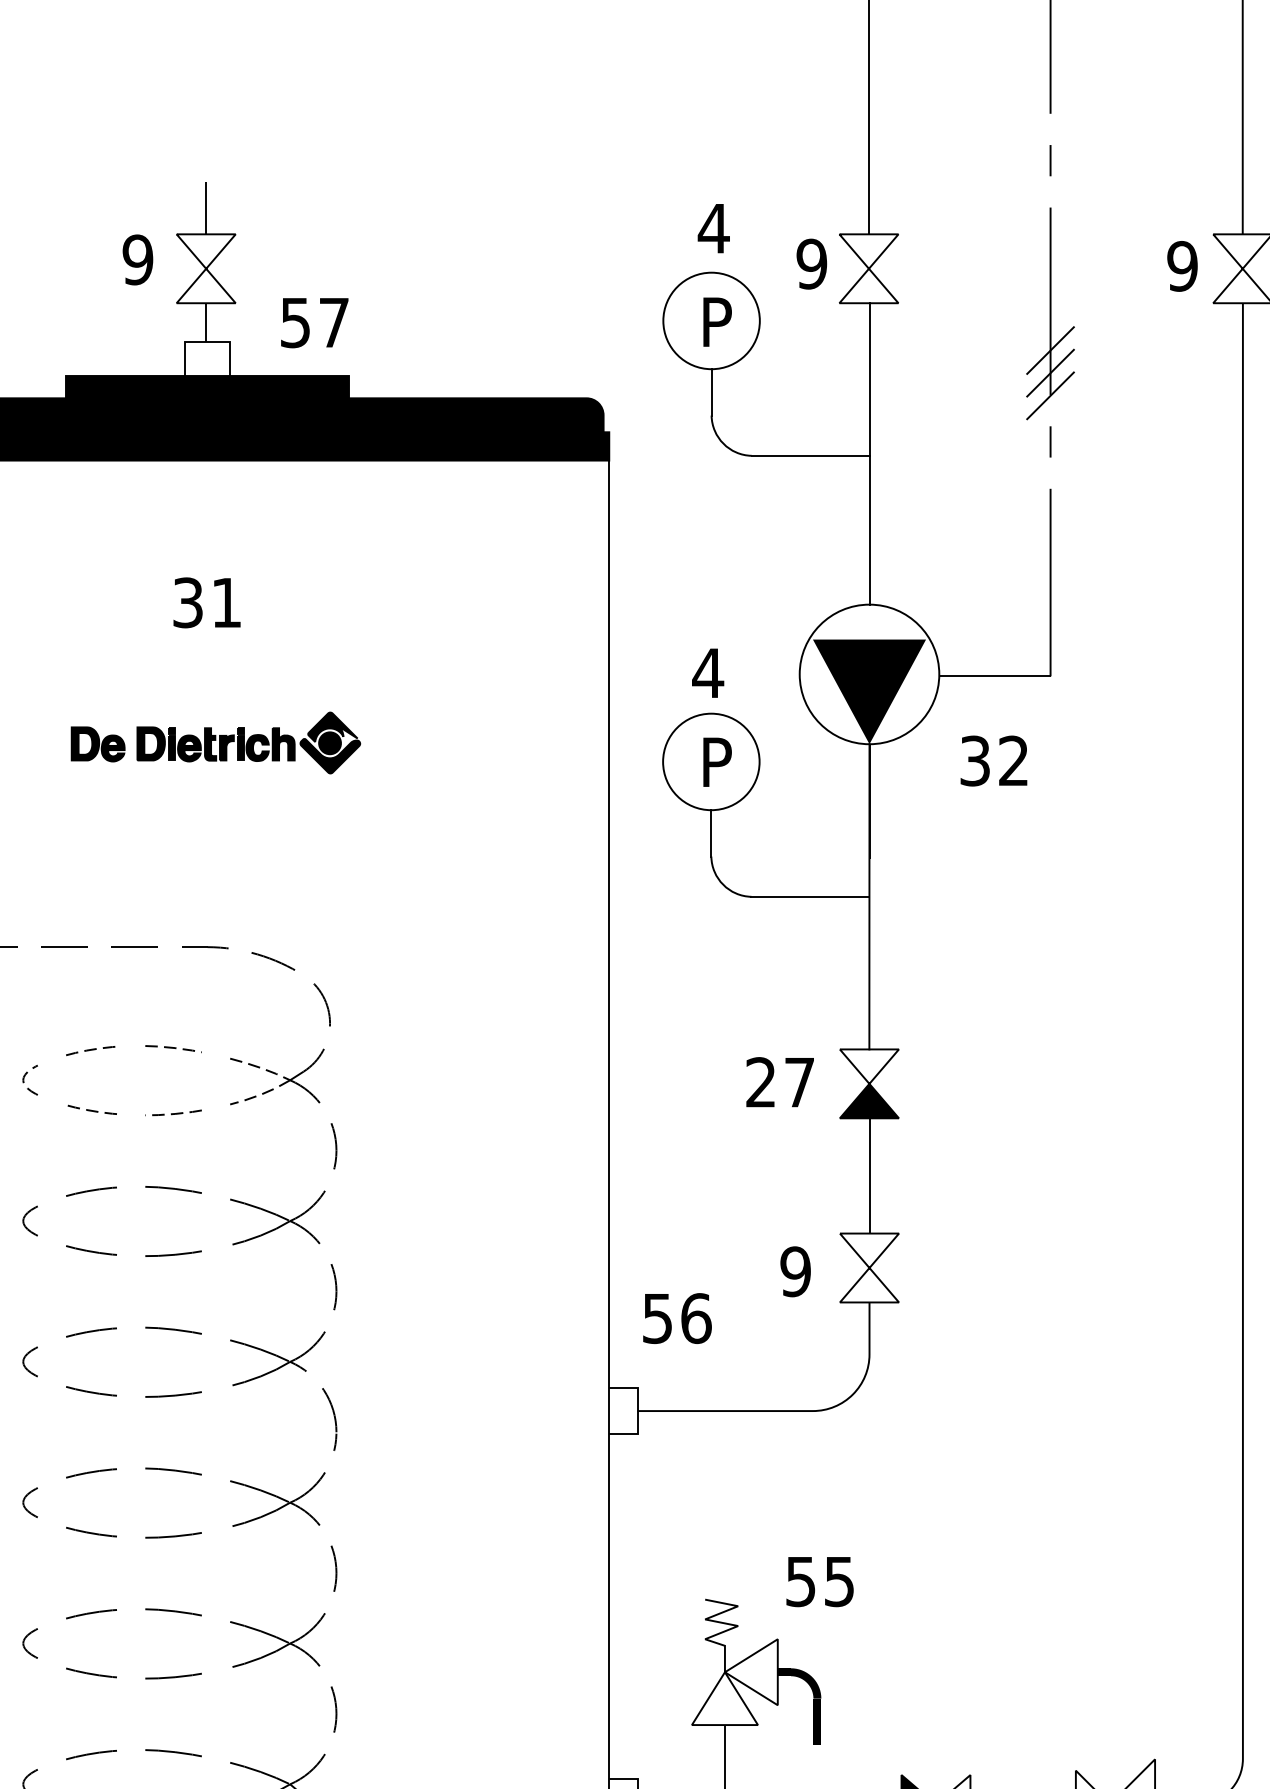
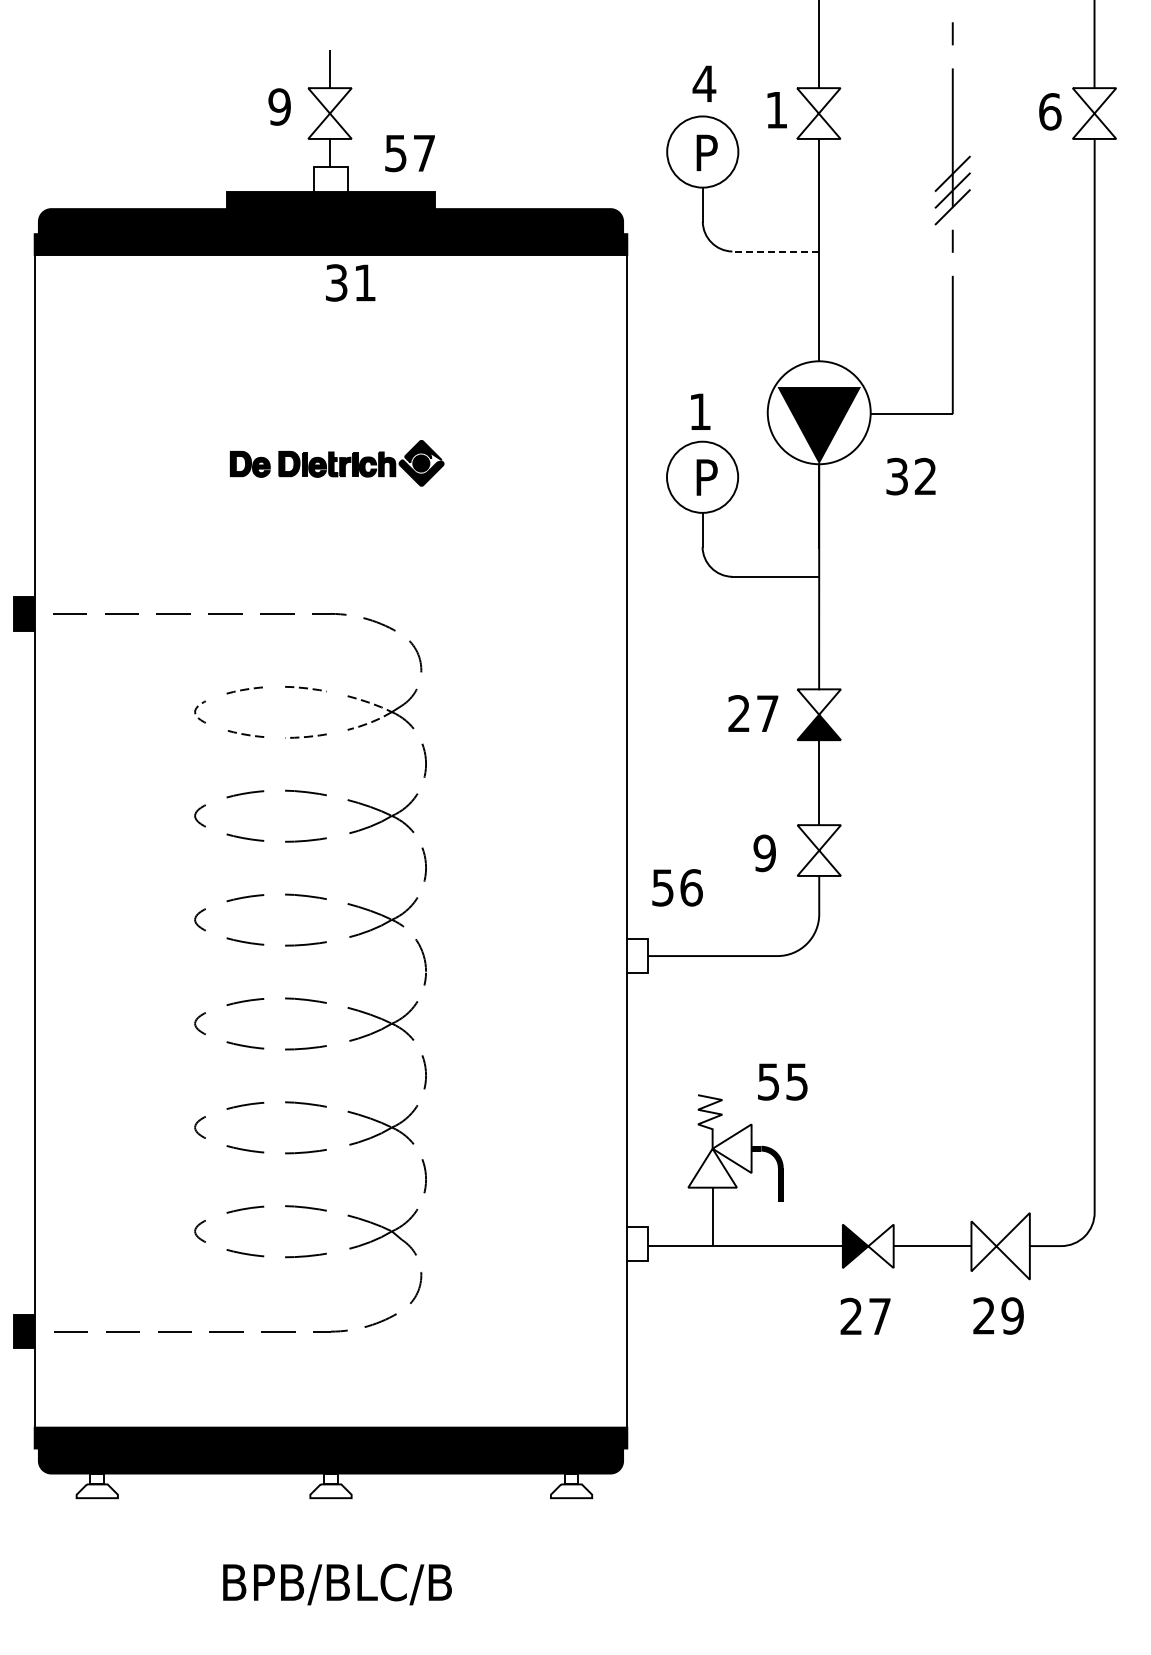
text: (811, 263) -> (776, 109), 9 -> 1
text: (1181, 265) -> (1049, 111), 9 -> 6
line: (810, 455) -> (775, 251), solid -> dashed
text: (206, 602) -> (350, 282), moved
text: (708, 672) -> (700, 411), 4 -> 1

